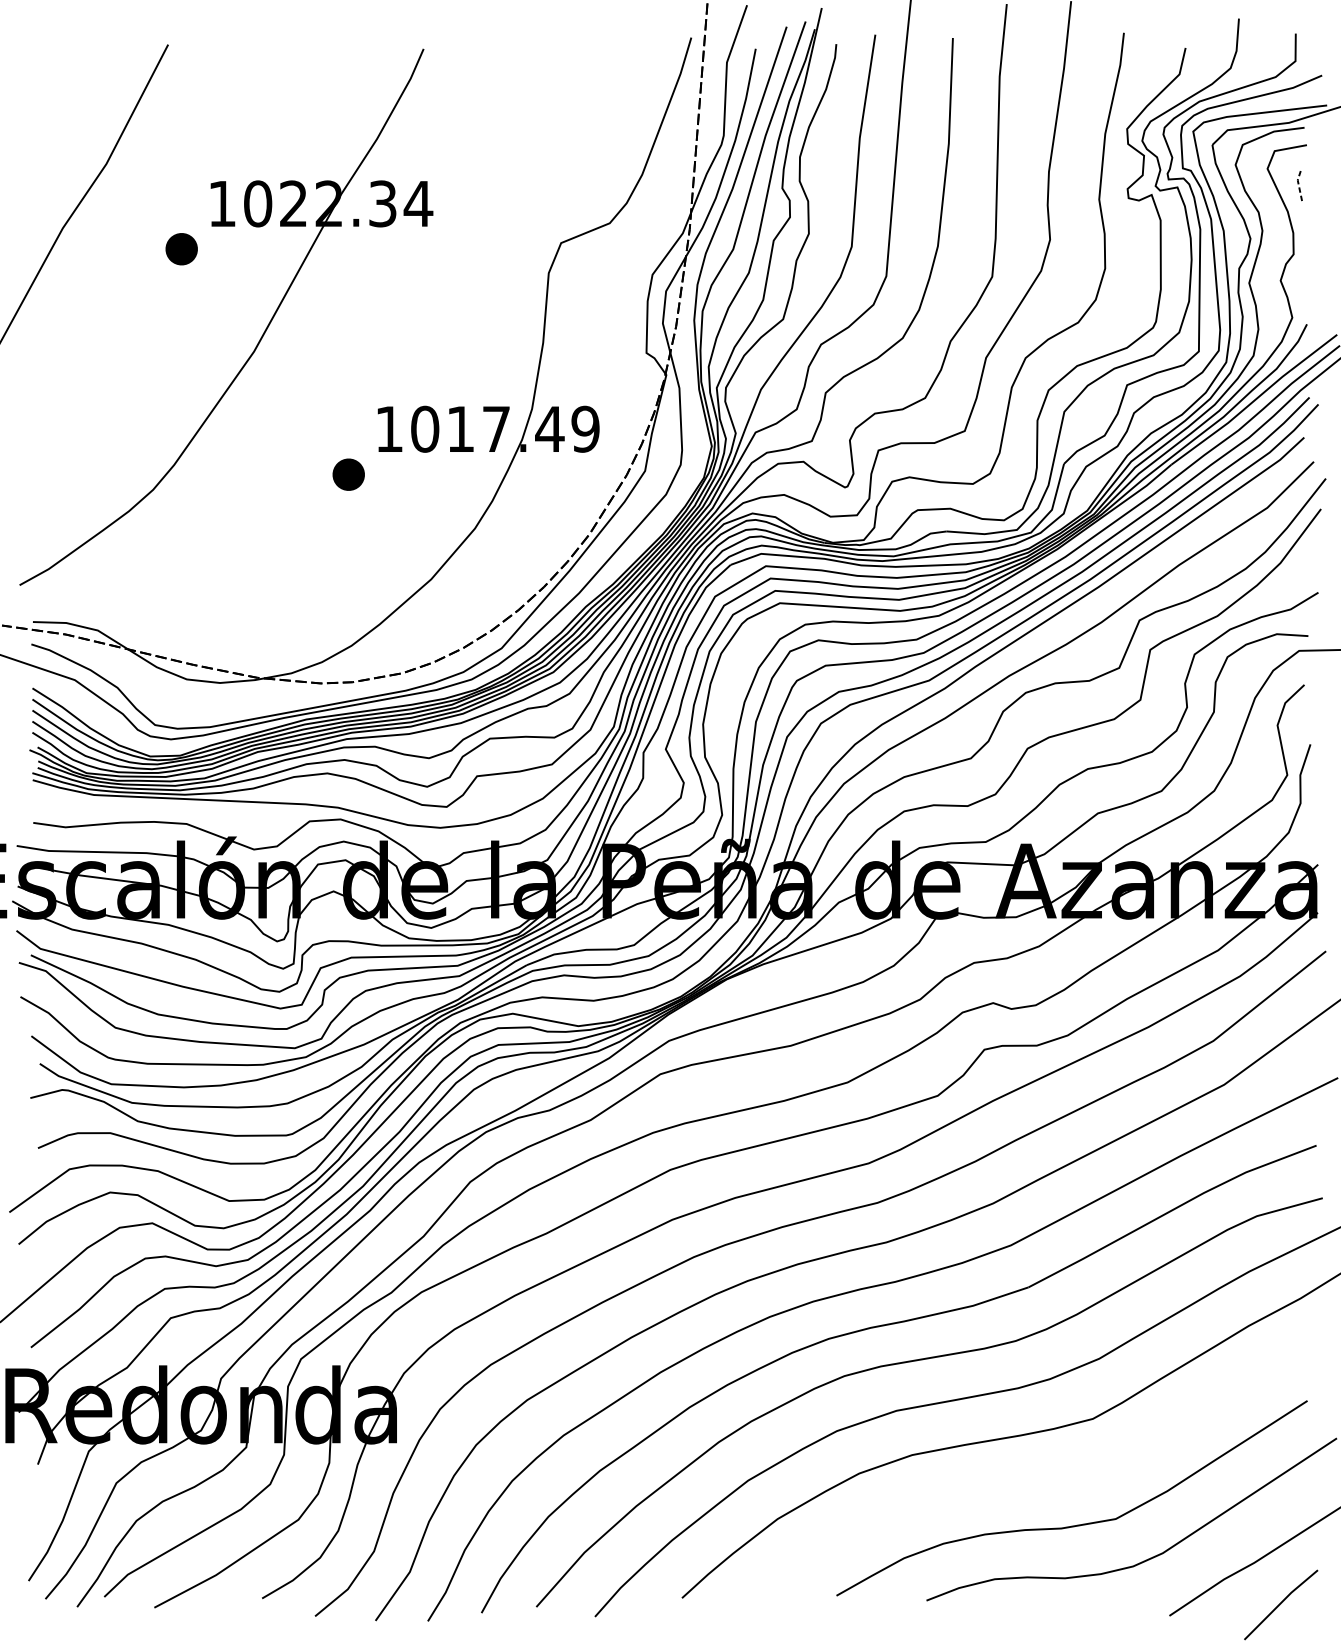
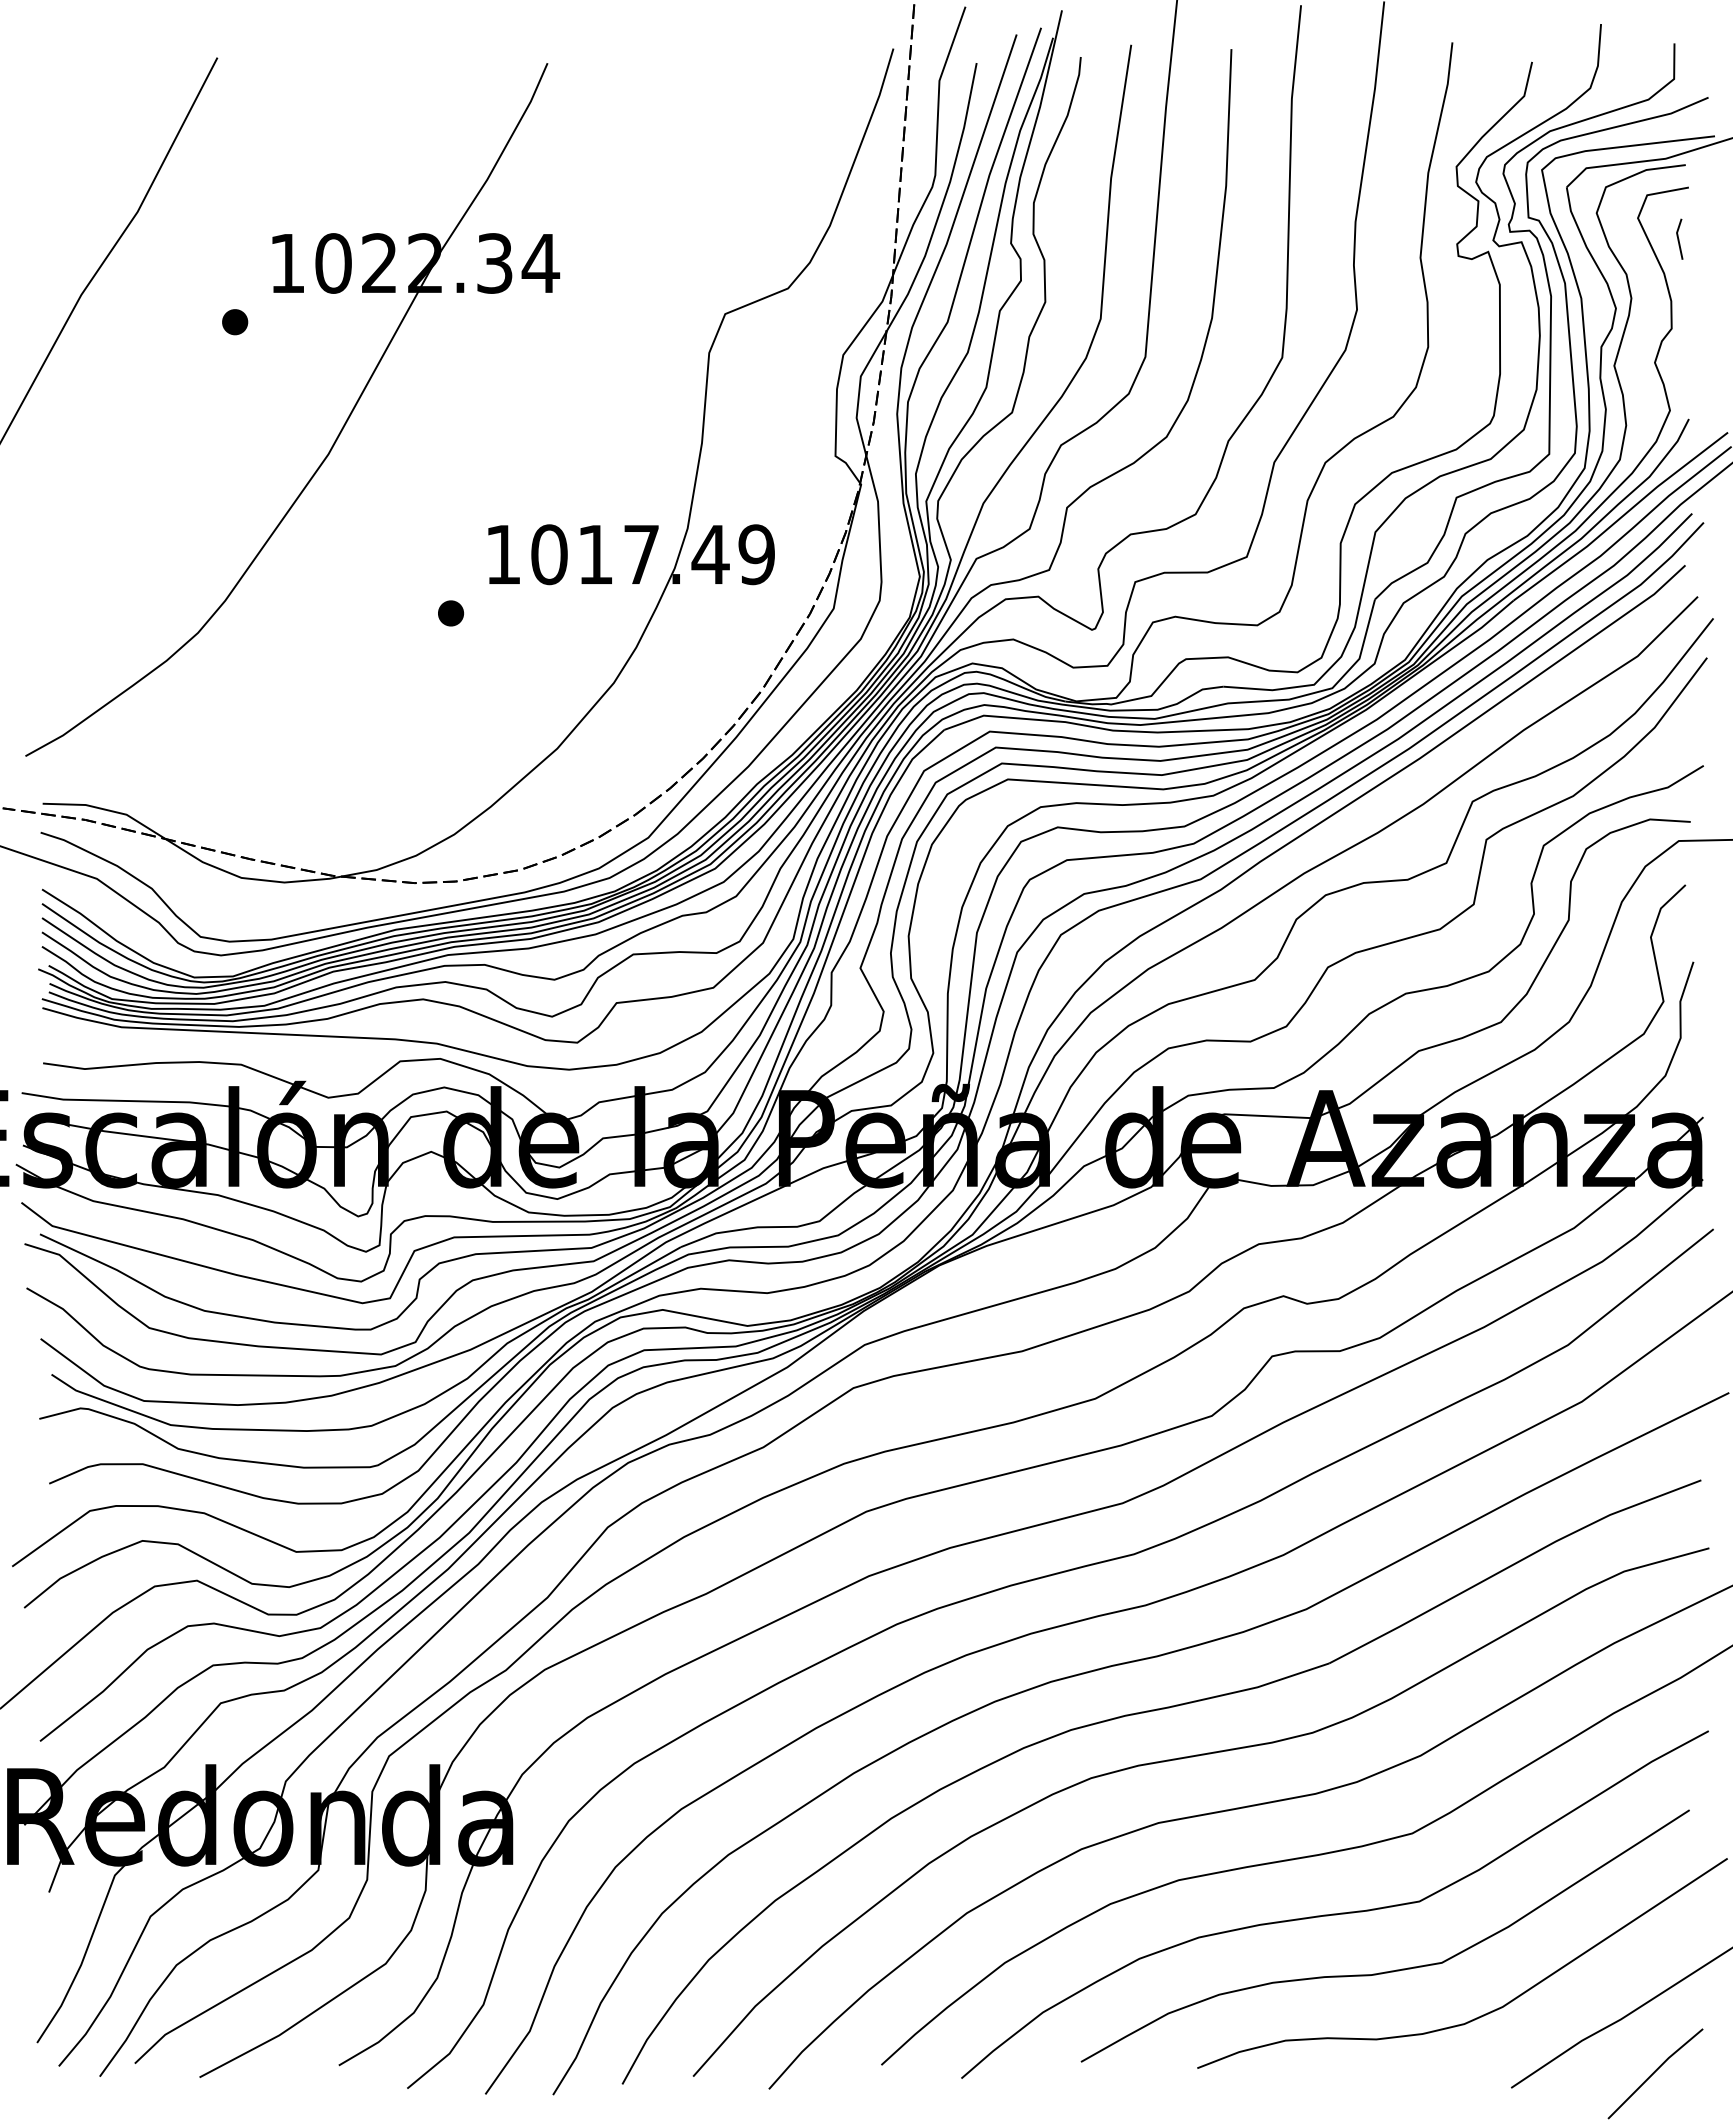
line: (1298, 184) -> (1678, 238), dashed -> solid
part: (182, 249) -> (235, 322), size x0.62
part: (349, 474) -> (451, 613), size x0.62
curve: (1032, 1480) -> (1334, 1913), added

